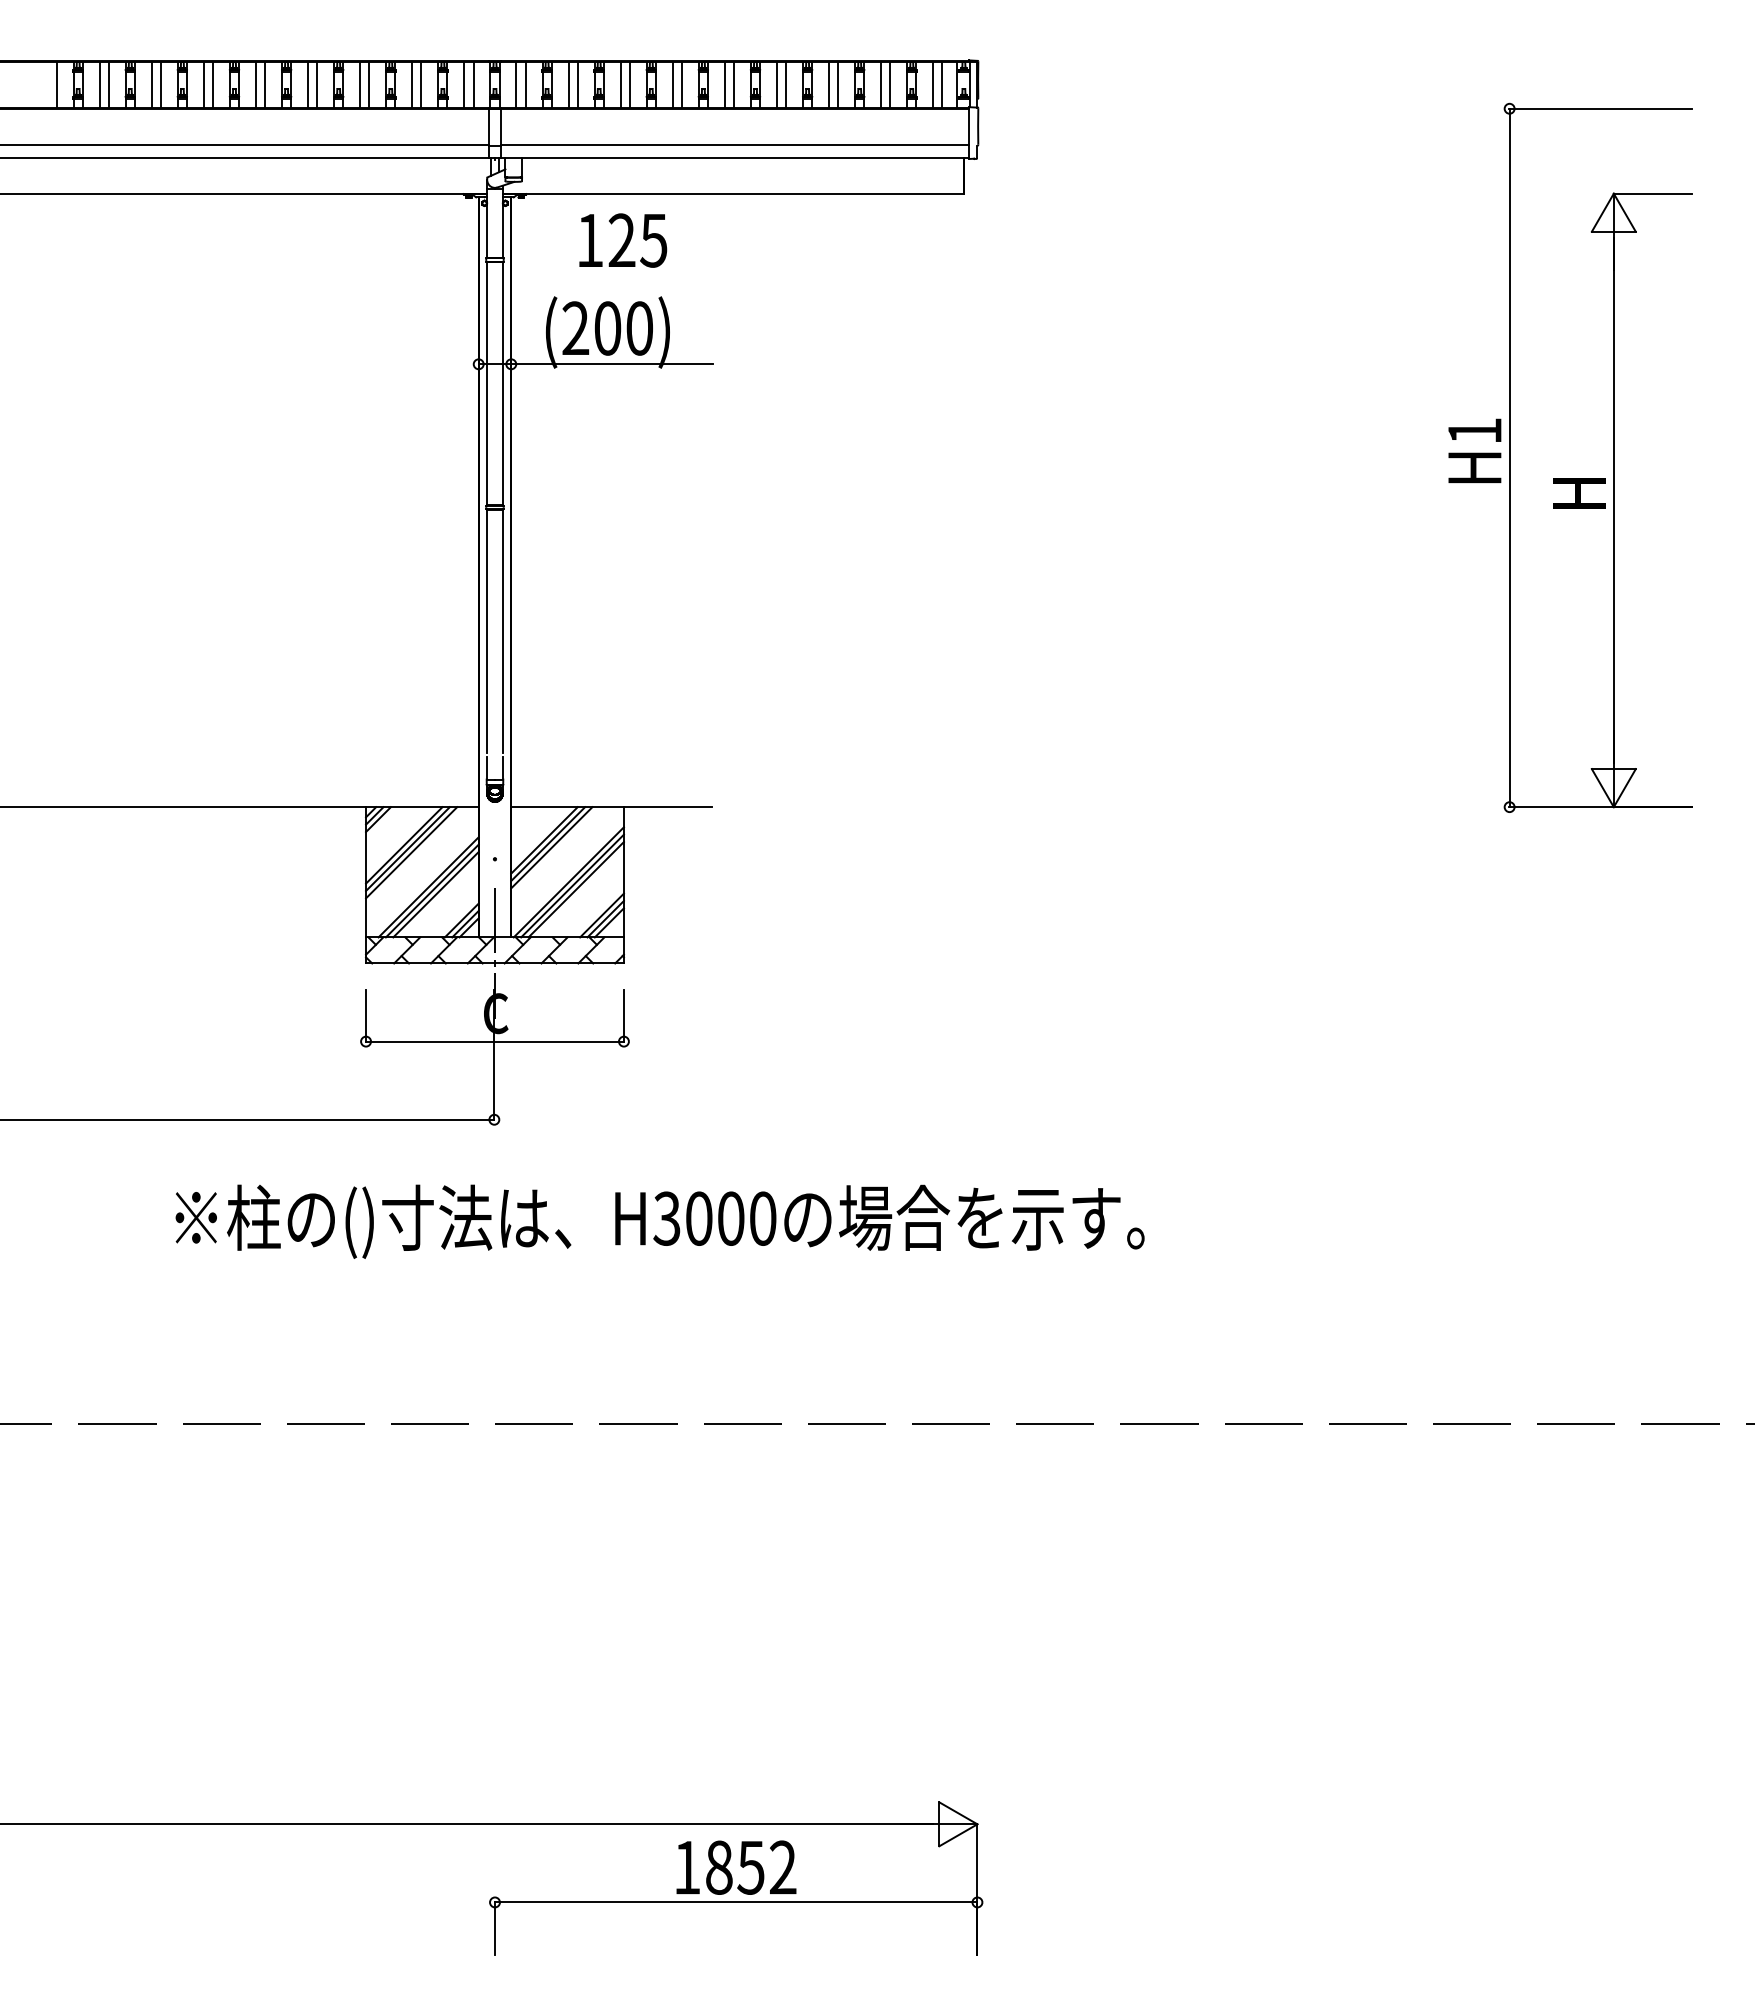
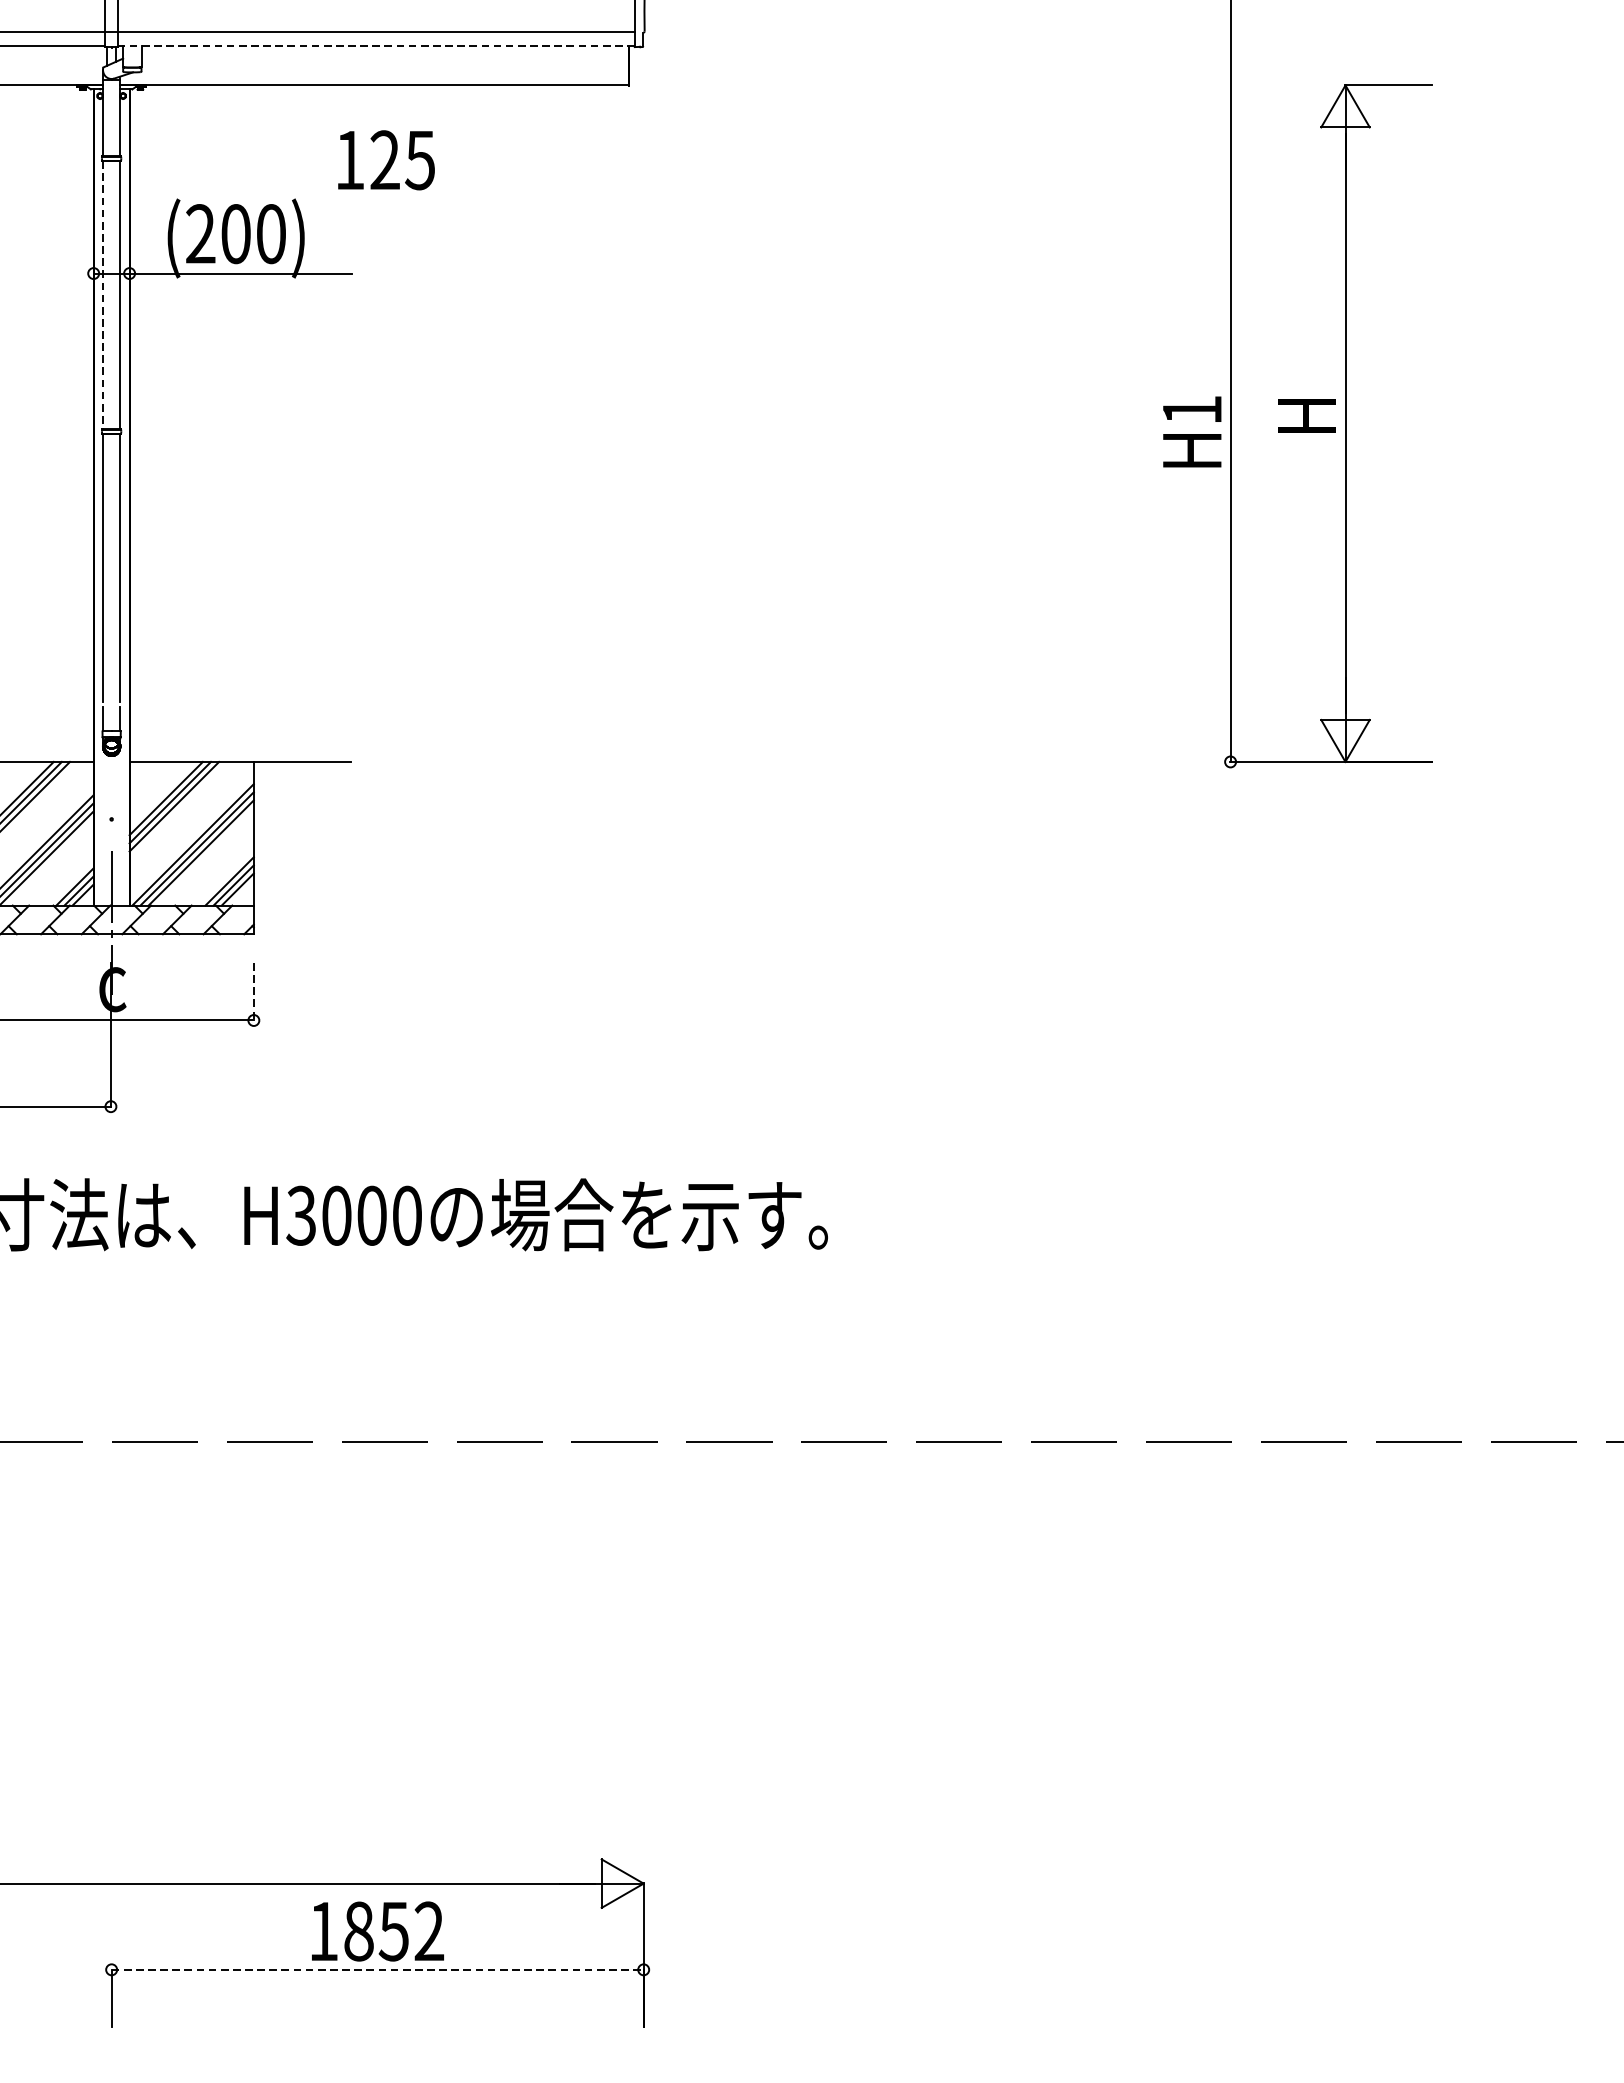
line: (734, 158) -> (375, 46), solid -> dashed
text: (623, 240) -> (386, 160), moved
line: (487, 384) -> (103, 295), solid -> dashed
text: (1474, 450) -> (1191, 431), moved
line: (623, 1016) -> (253, 992), solid -> dashed
line: (736, 1902) -> (377, 1969), solid -> dashed

